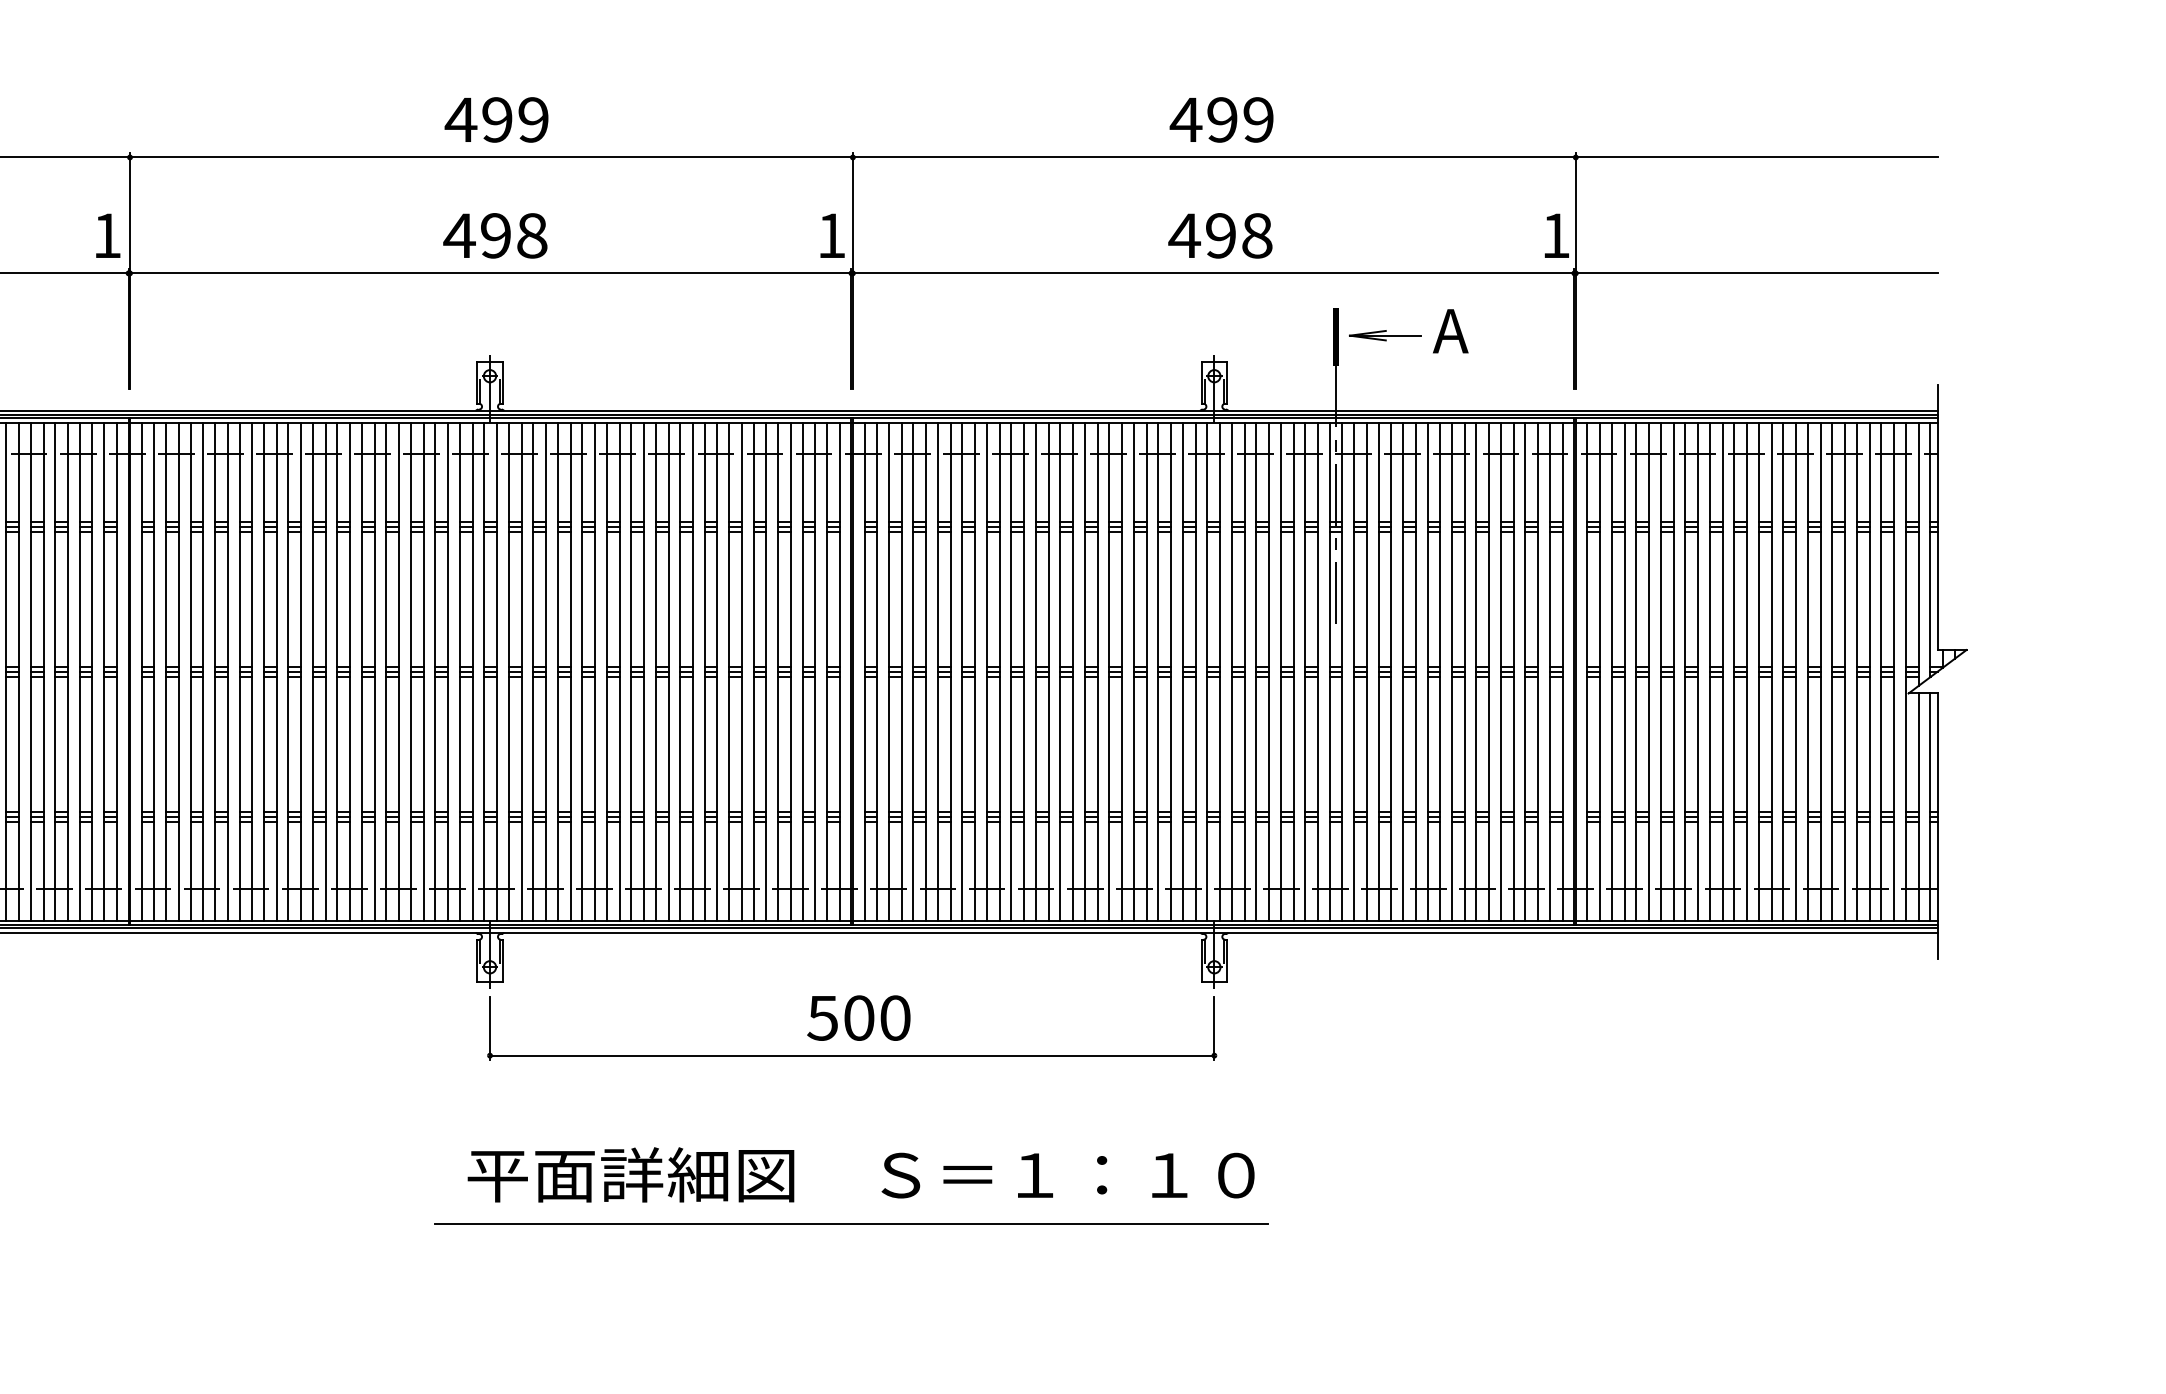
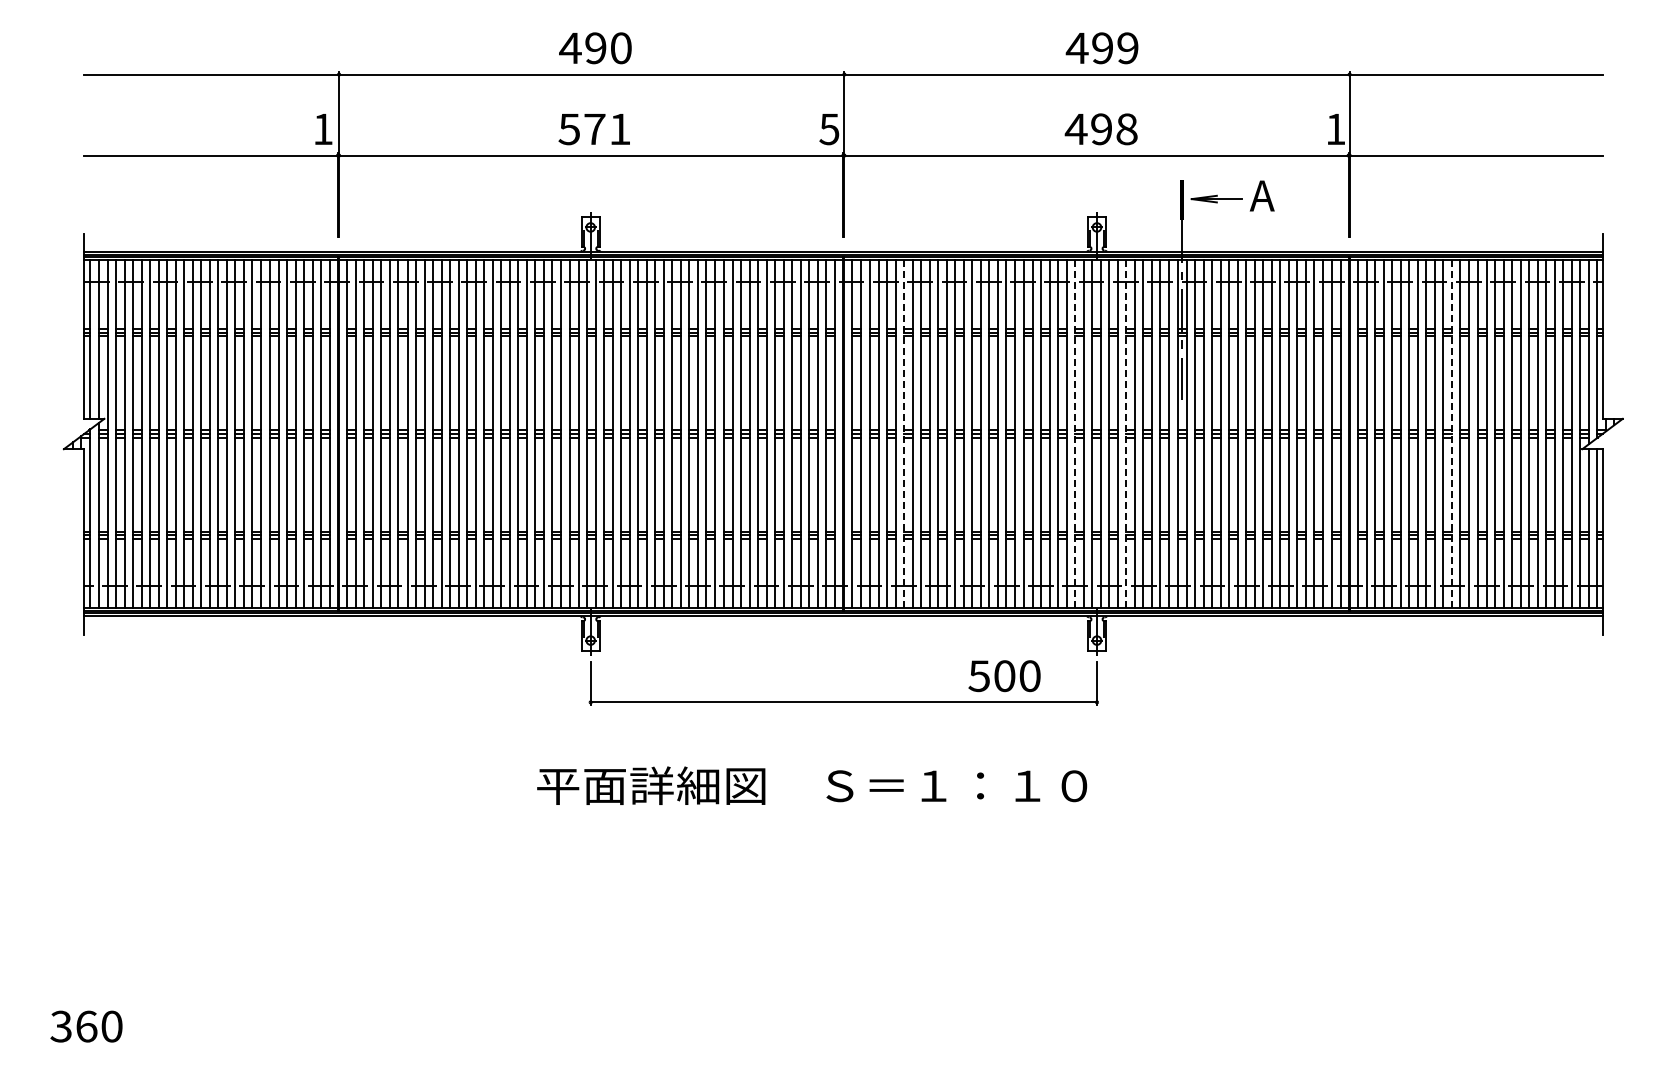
text: (532, 120) -> (620, 48), 499 -> 490
text: (495, 236) -> (594, 129), 498 -> 571
text: (831, 236) -> (829, 129), 1 -> 5
line: (937, 672) -> (903, 434), solid -> dashed
line: (1182, 672) -> (1074, 434), solid -> dashed
line: (1256, 672) -> (1126, 434), solid -> dashed
line: (1722, 672) -> (1452, 434), solid -> dashed
text: (858, 1018) -> (1004, 676), moved
text: (861, 1174) -> (812, 785), moved
line: (851, 1224) -> (843, 820), removed

